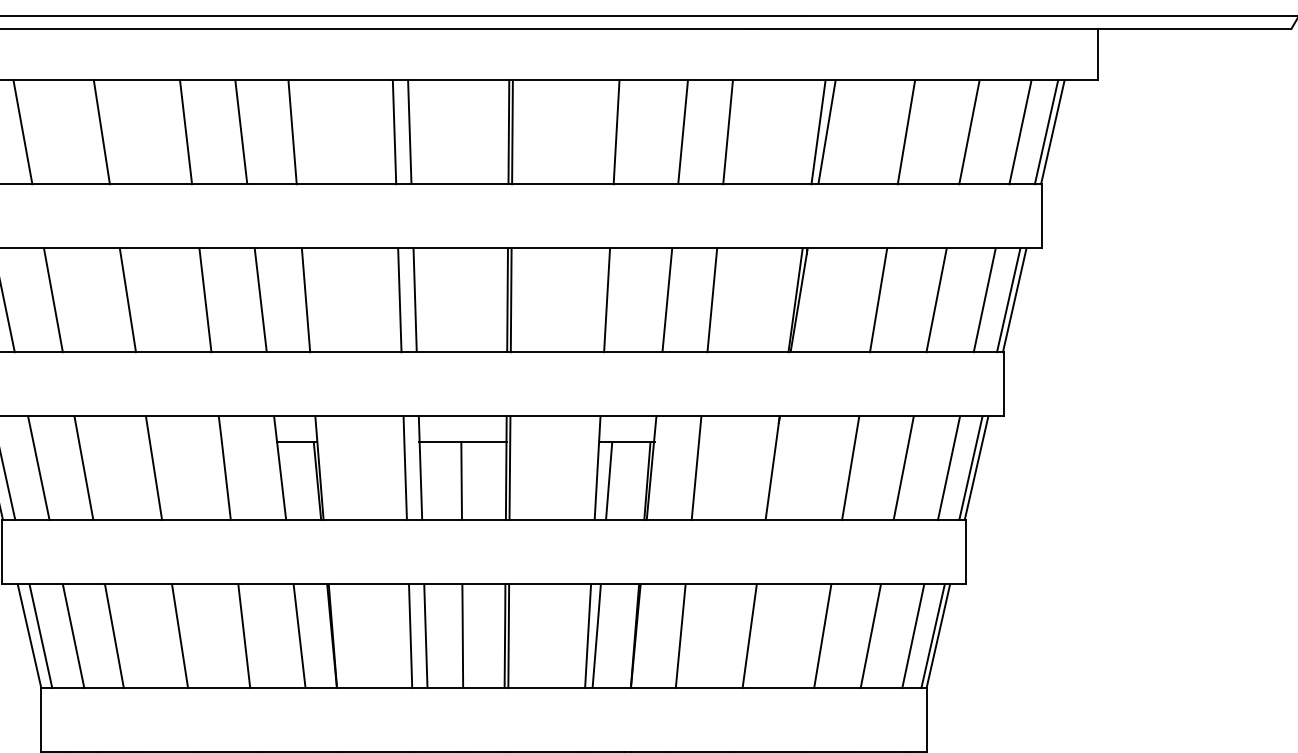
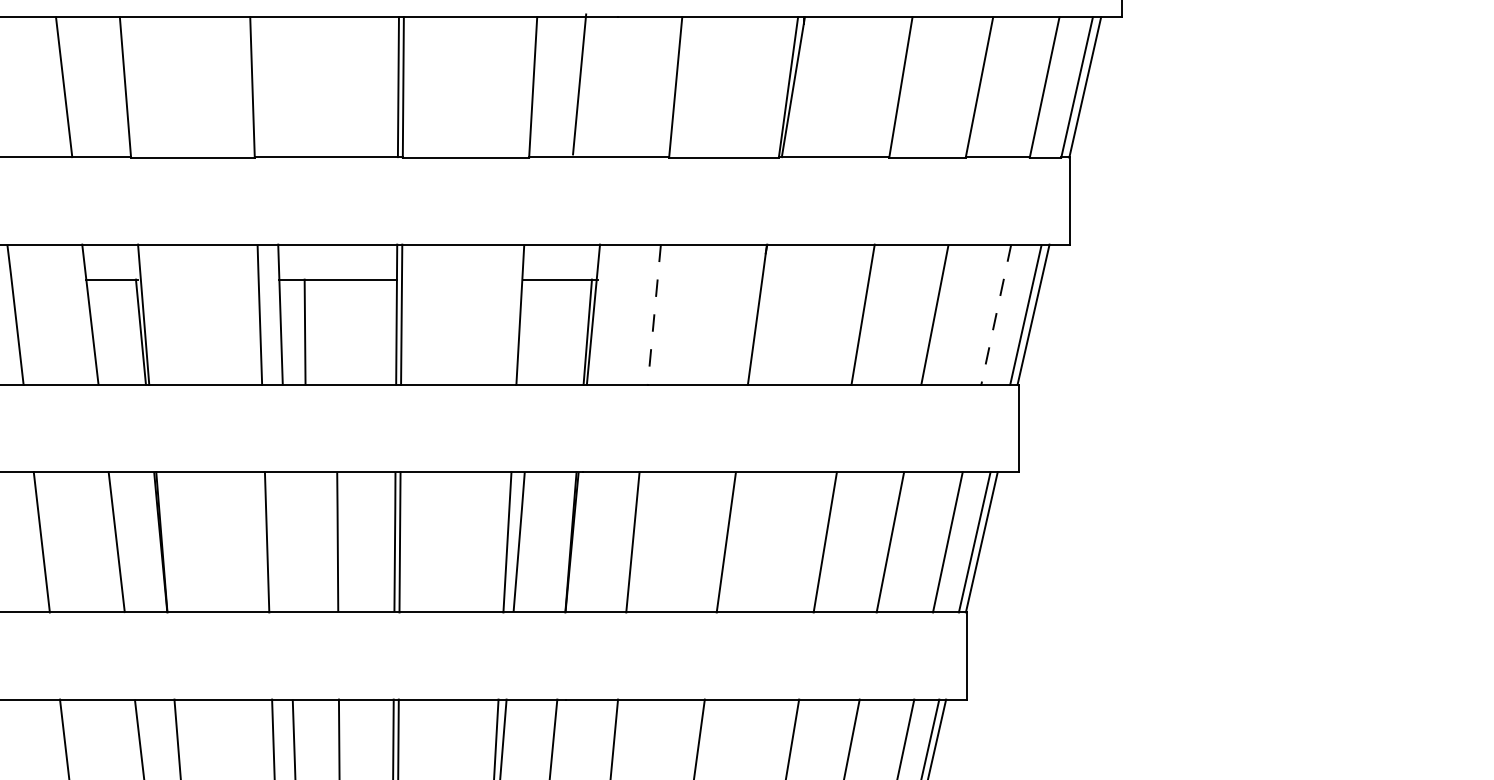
line: (414, 299) -> (272, 86), removed
line: (667, 299) -> (579, 83), moved
line: (696, 468) -> (654, 315), solid -> dashed
line: (949, 468) -> (996, 315), solid -> dashed
line: (461, 480) -> (304, 331), moved
line: (609, 480) -> (536, 331), removed
line: (425, 635) -> (287, 541), removed

